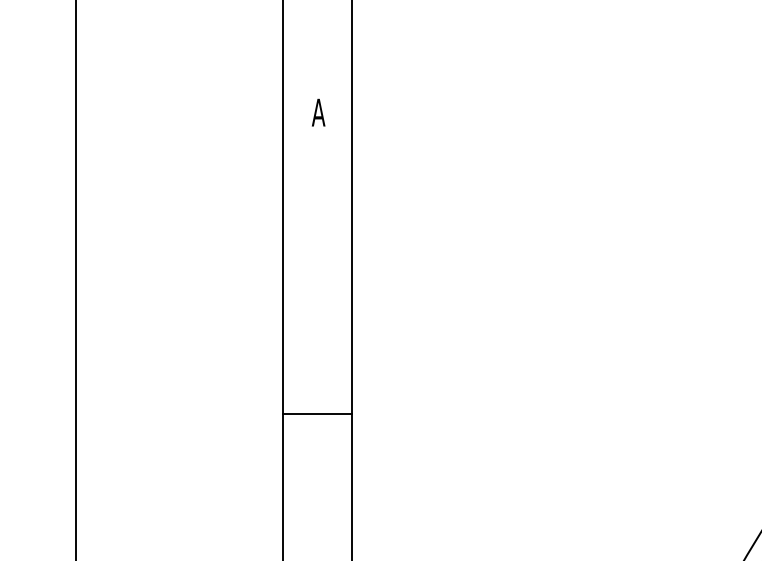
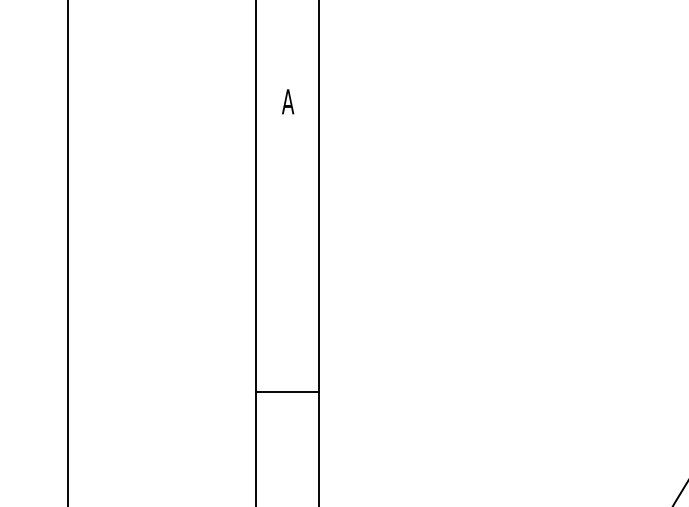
line: (317, 414) -> (287, 391), moved

